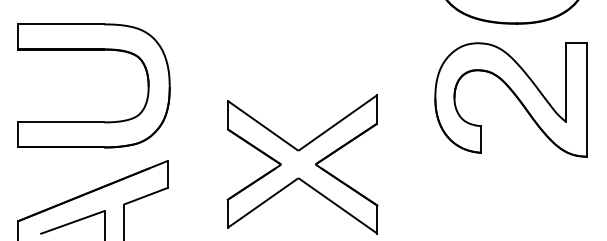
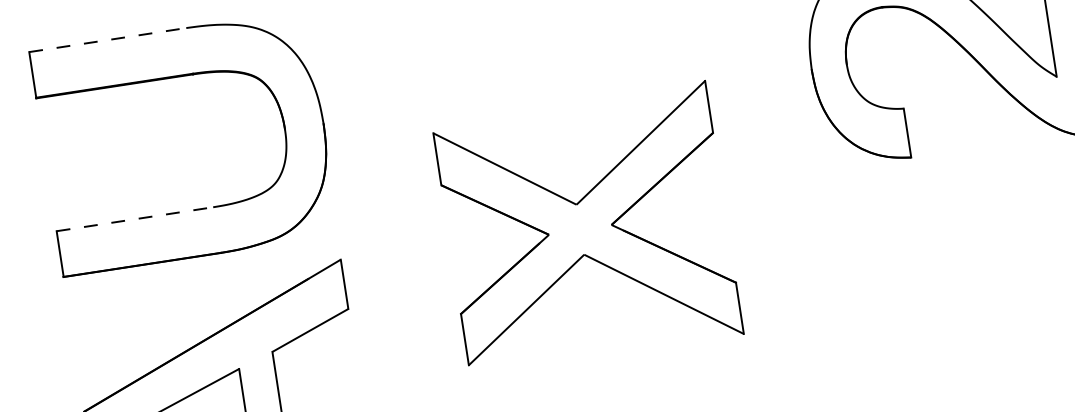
line: (61, 24) -> (108, 40), solid -> dashed
line: (61, 122) -> (135, 219), solid -> dashed

